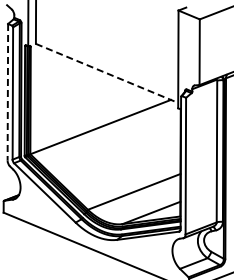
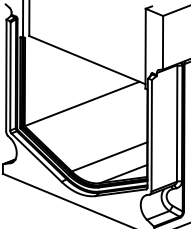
line: (107, 73) -> (87, 60), dashed -> solid
line: (7, 92) -> (6, 75), dashed -> solid

